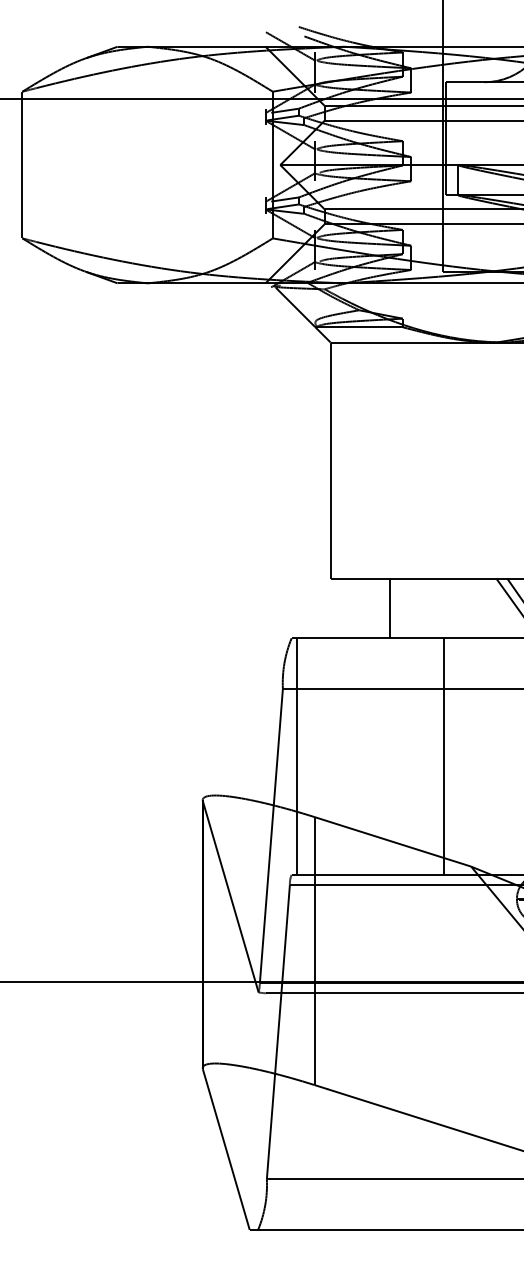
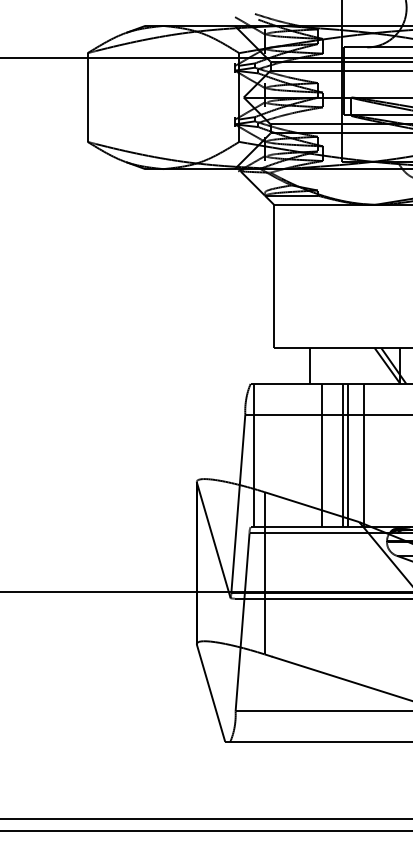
line: (410, 756) -> (322, 455), added
line: (453, 756) -> (348, 455), added
line: (478, 756) -> (363, 455), added

